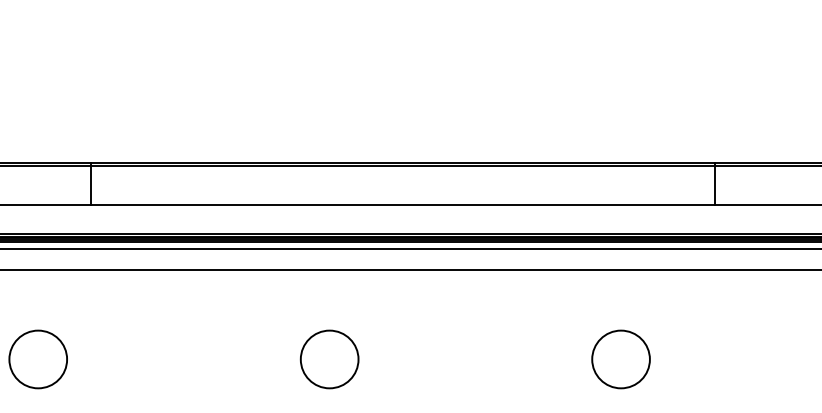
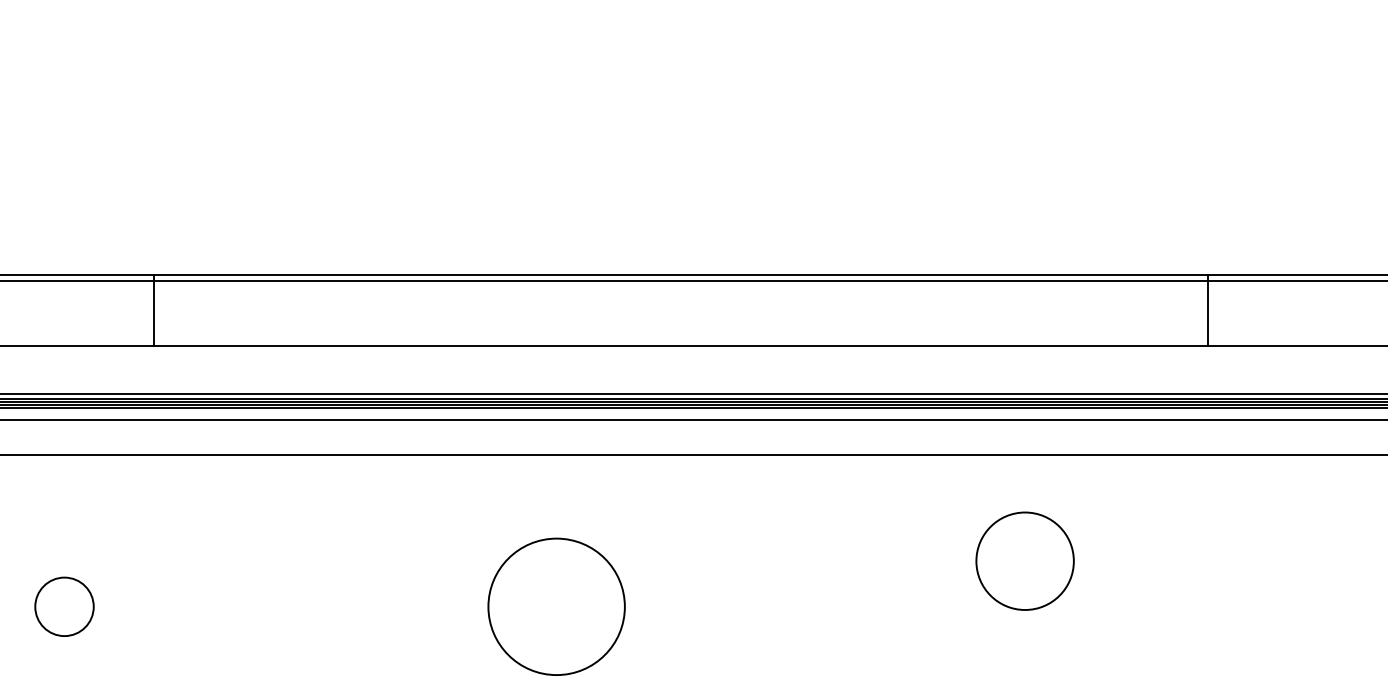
circle: (38, 359) -> (64, 606), size x0.6
circle: (329, 359) -> (556, 606), size x1.4
circle: (620, 359) -> (1024, 561), moved

